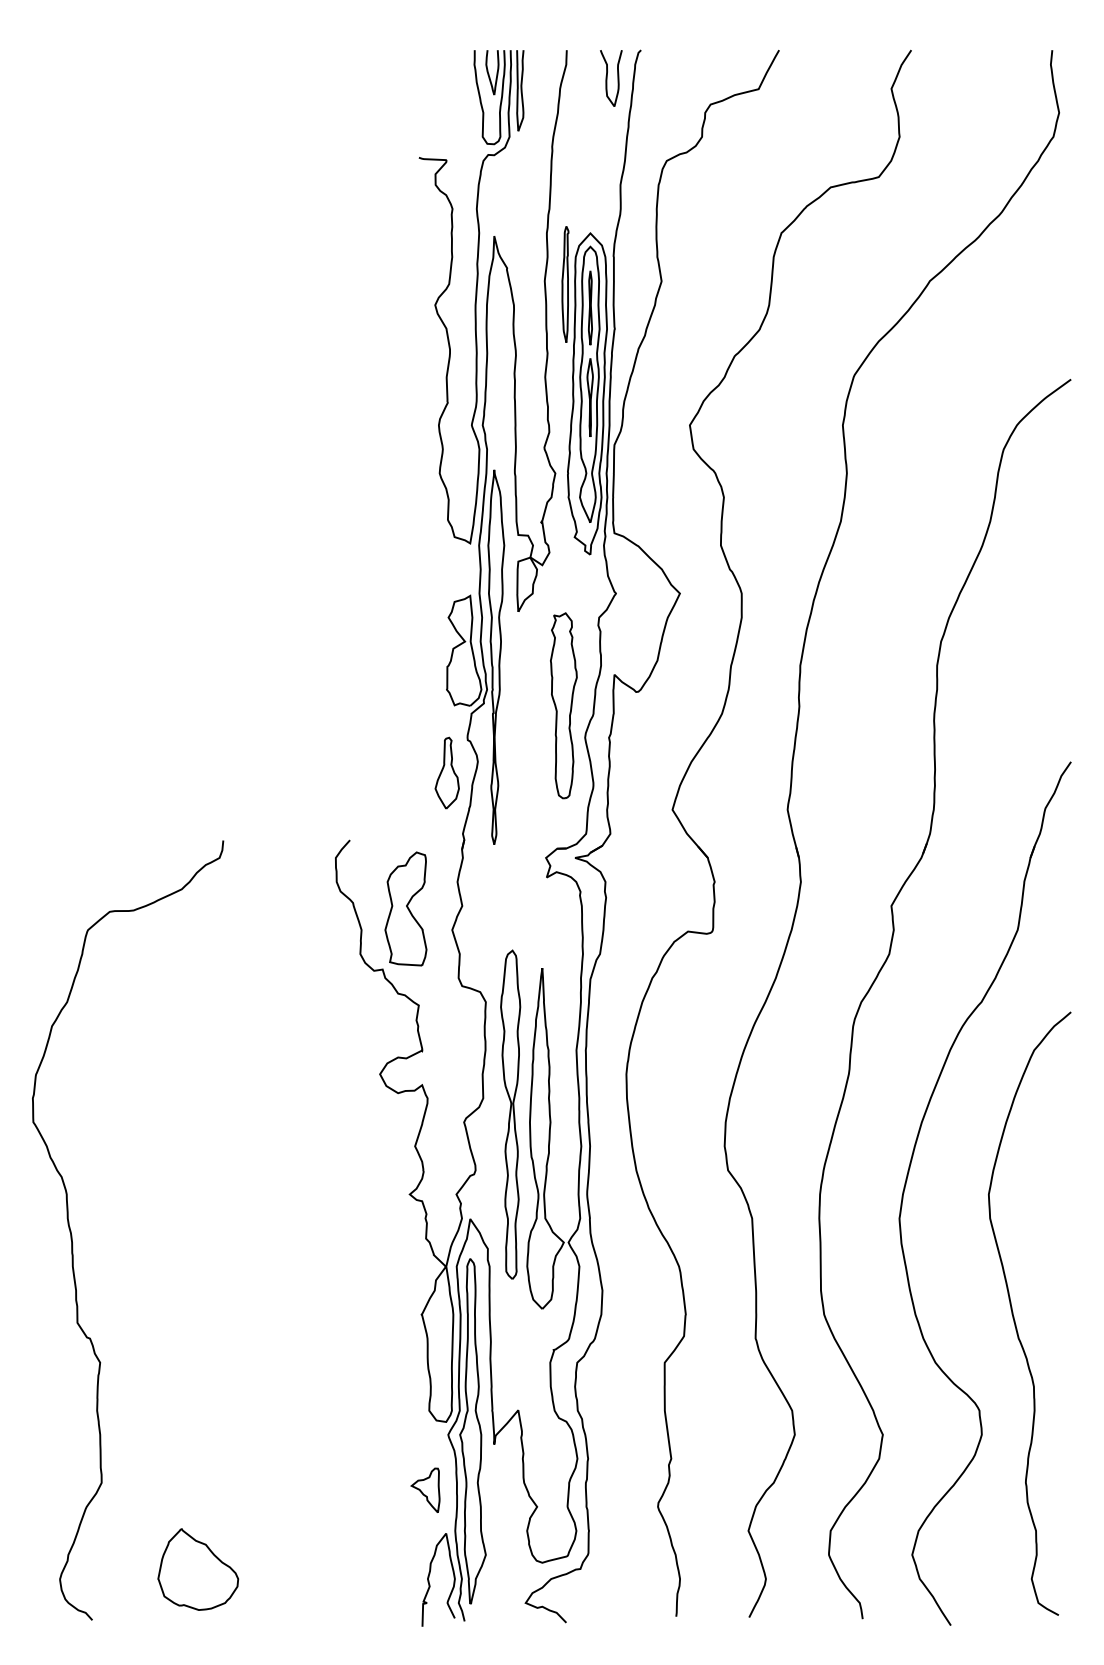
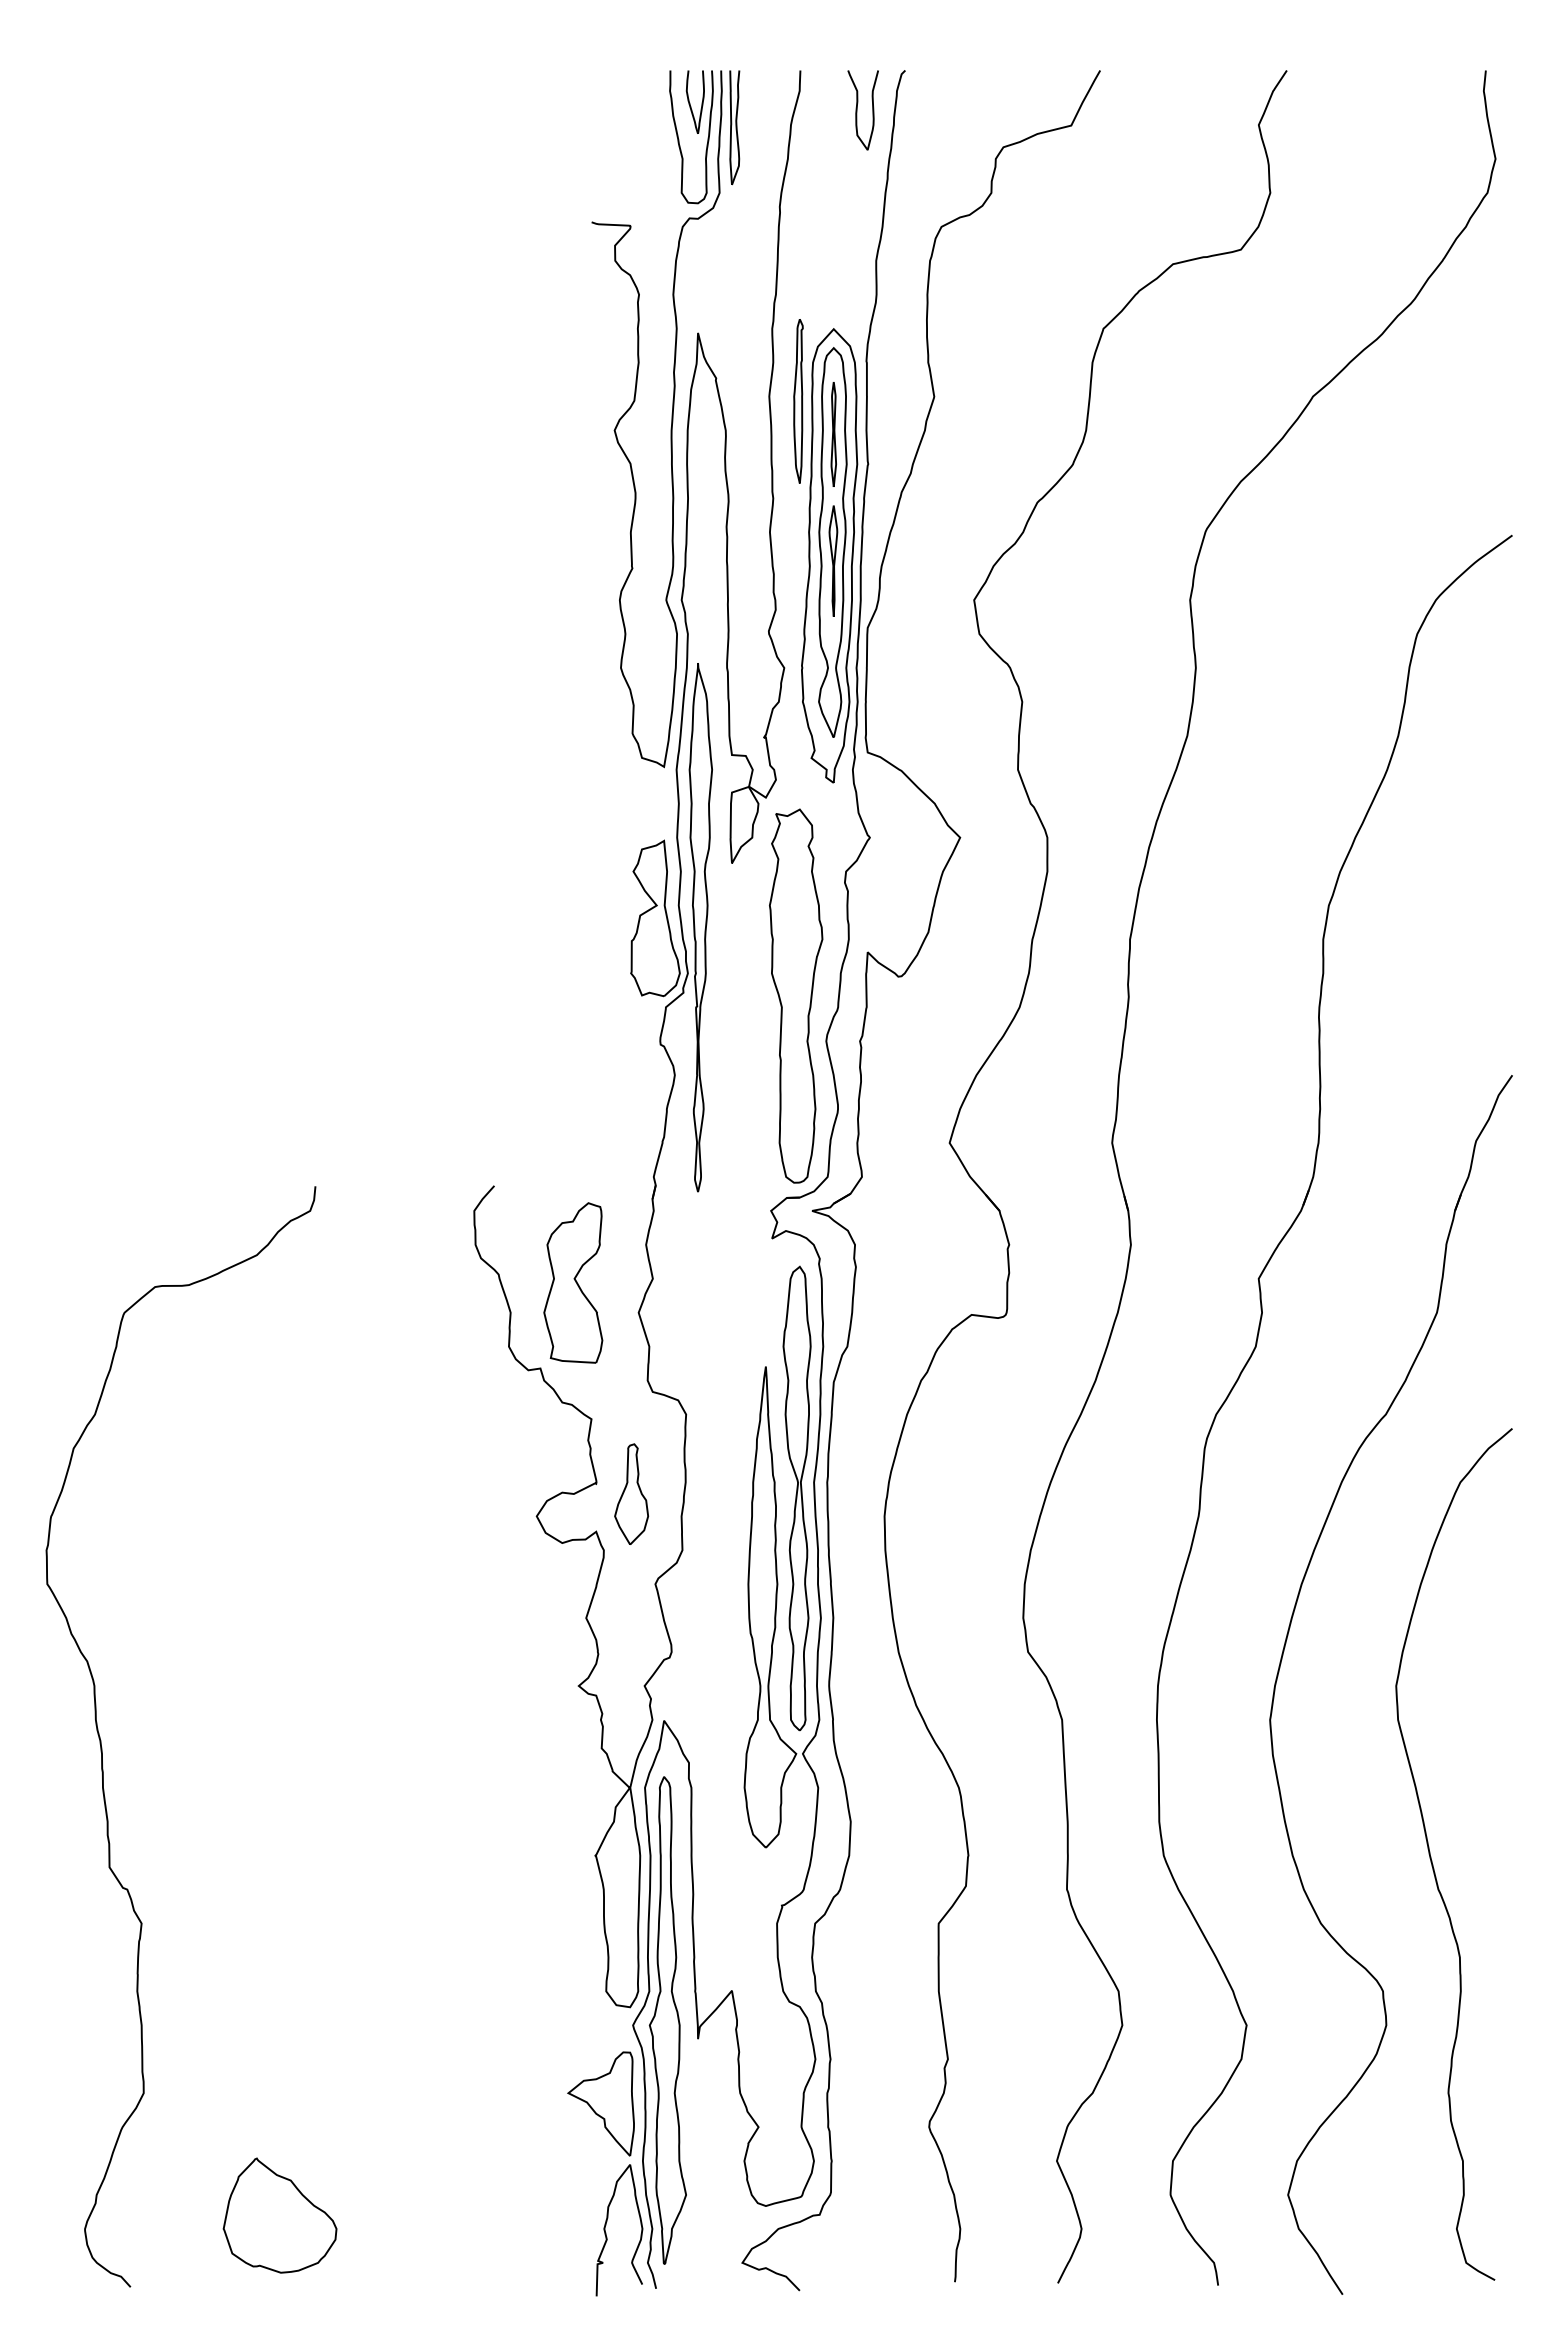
part: (564, 705) -> (796, 995), size x1.43
part: (447, 772) -> (631, 1493), moved
part: (510, 1114) -> (796, 1498), moved
part: (425, 1490) -> (600, 2103), size x1.67

